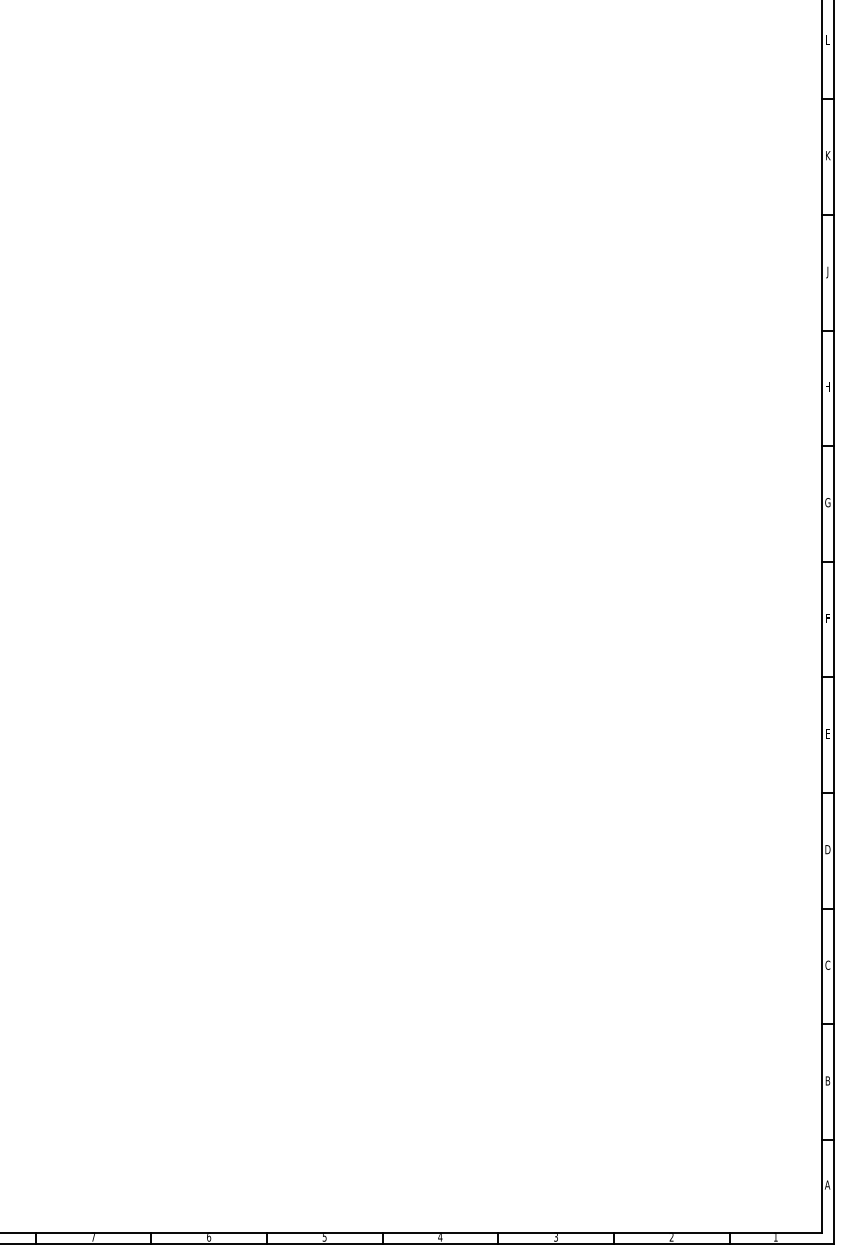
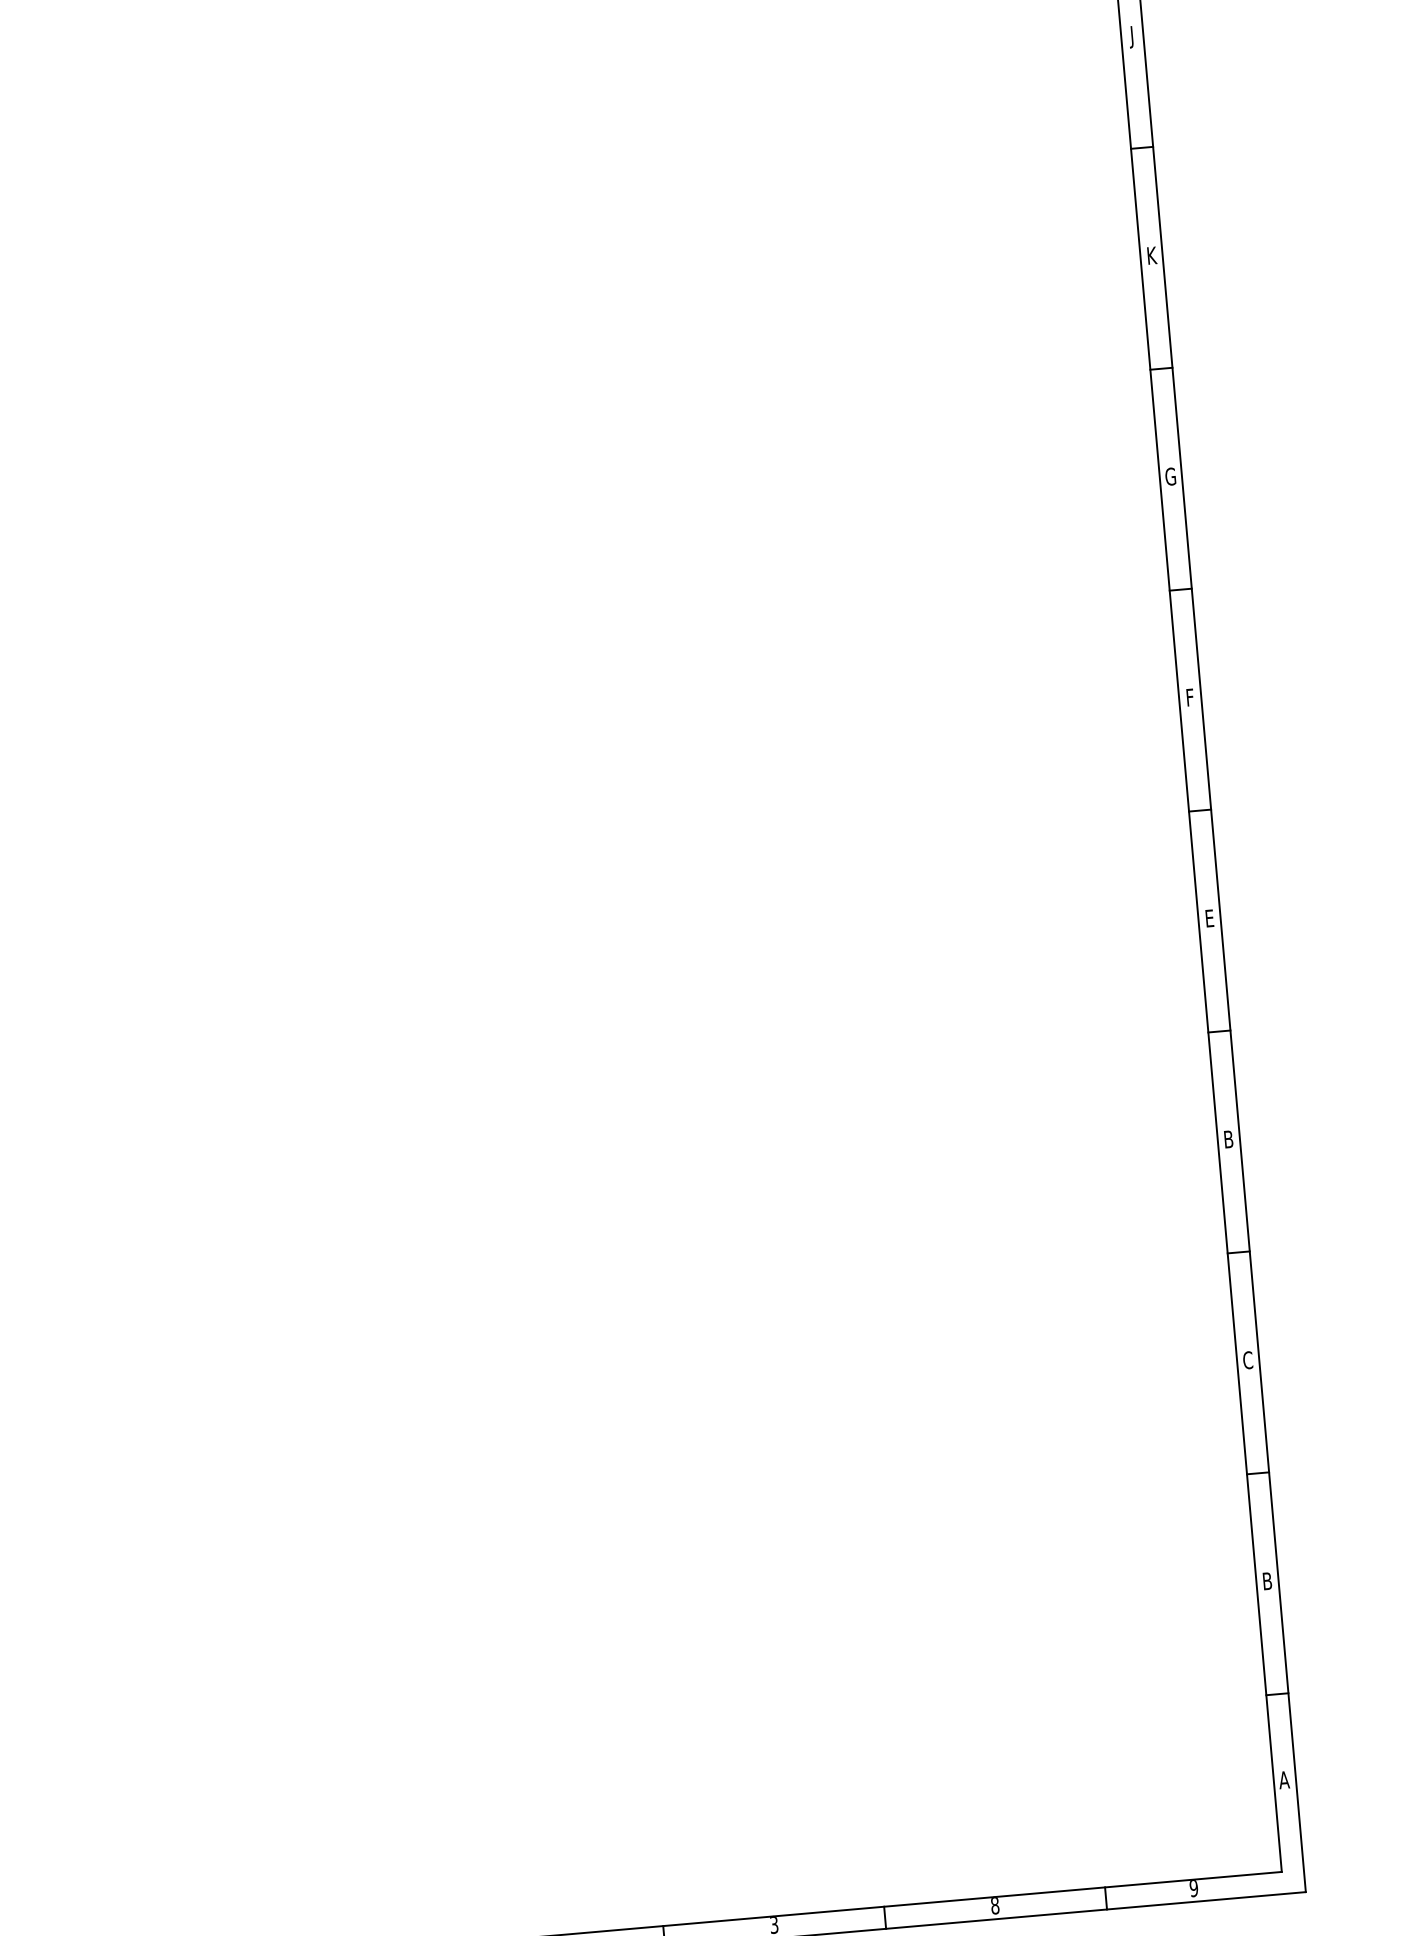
text: (828, 386) -> (1152, 254), H -> K
text: (827, 849) -> (1227, 1139), D -> B
text: (671, 1237) -> (994, 1906), 2 -> 8
text: (775, 1237) -> (1193, 1888), 1 -> 9

